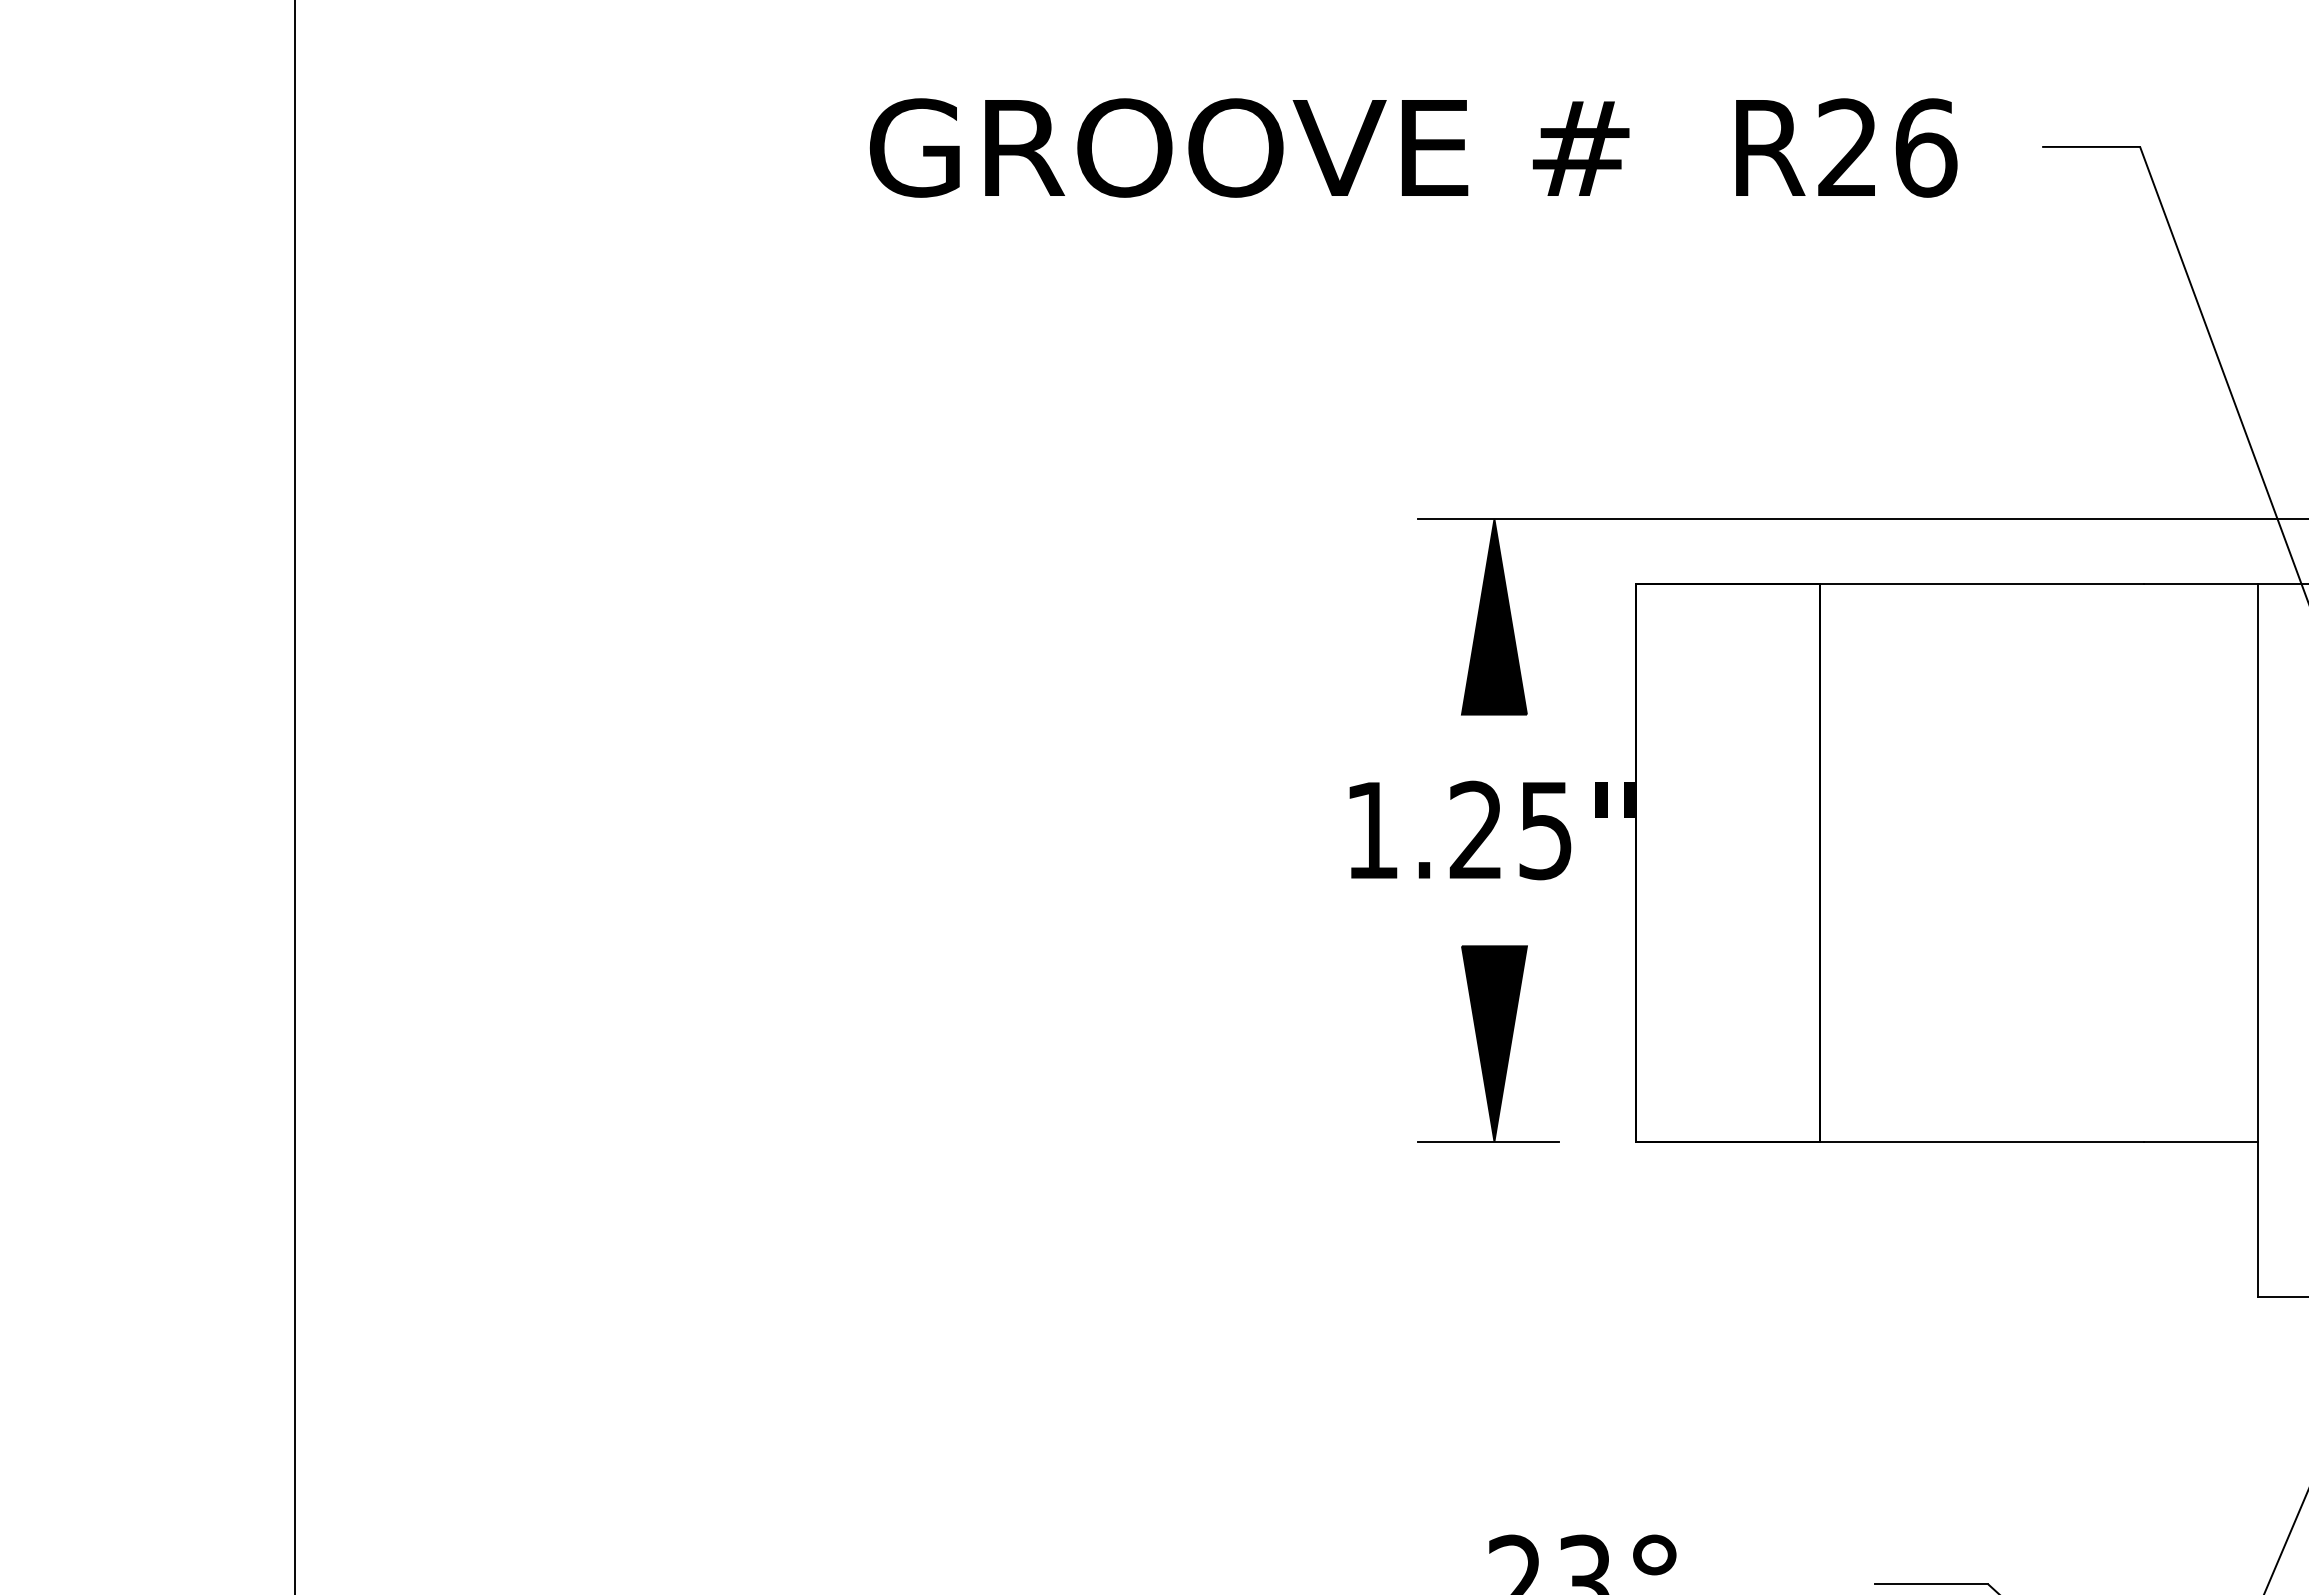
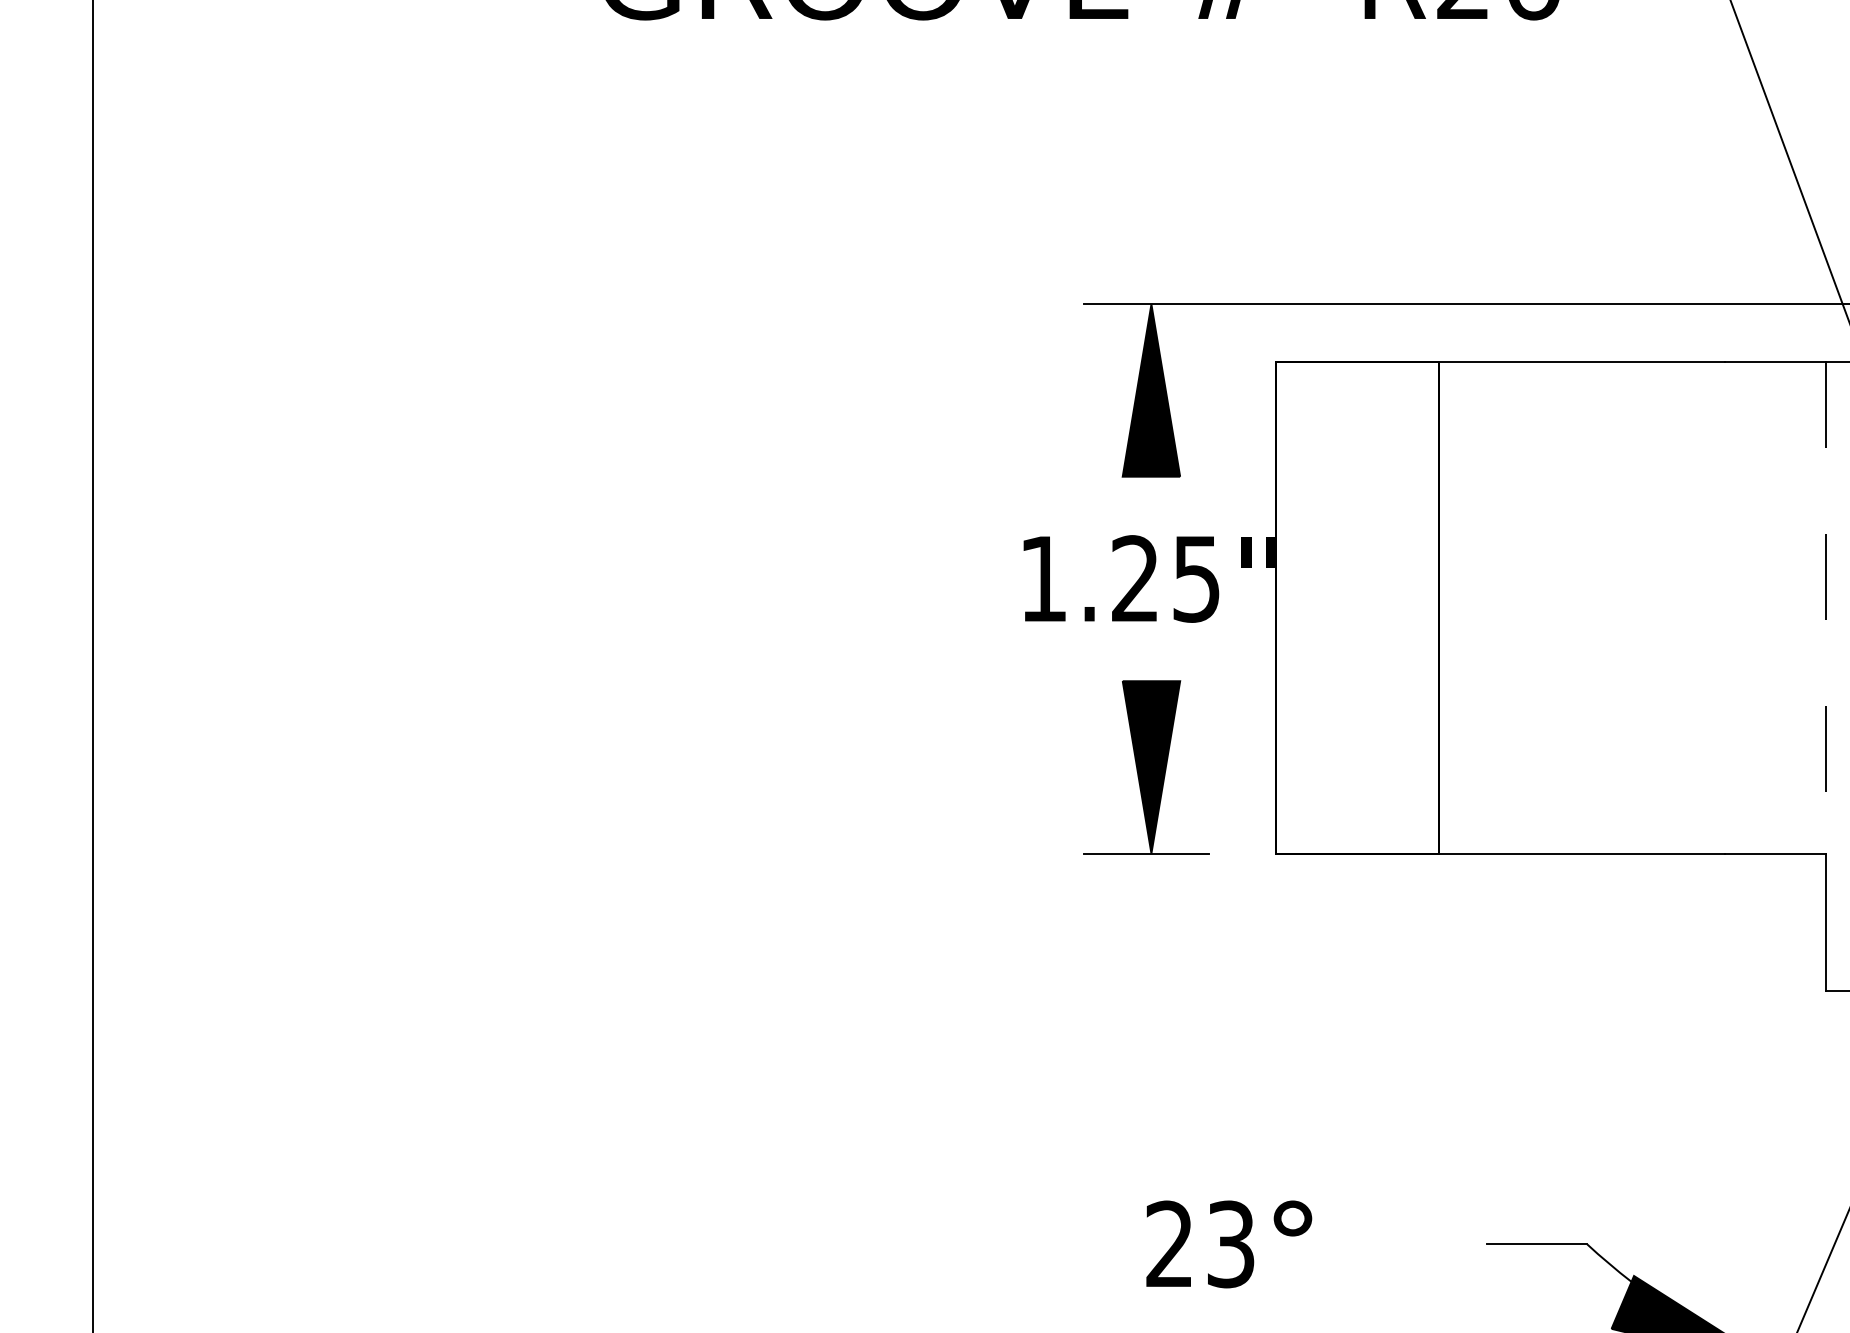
line: (2258, 862) -> (1825, 607), solid -> dashed

